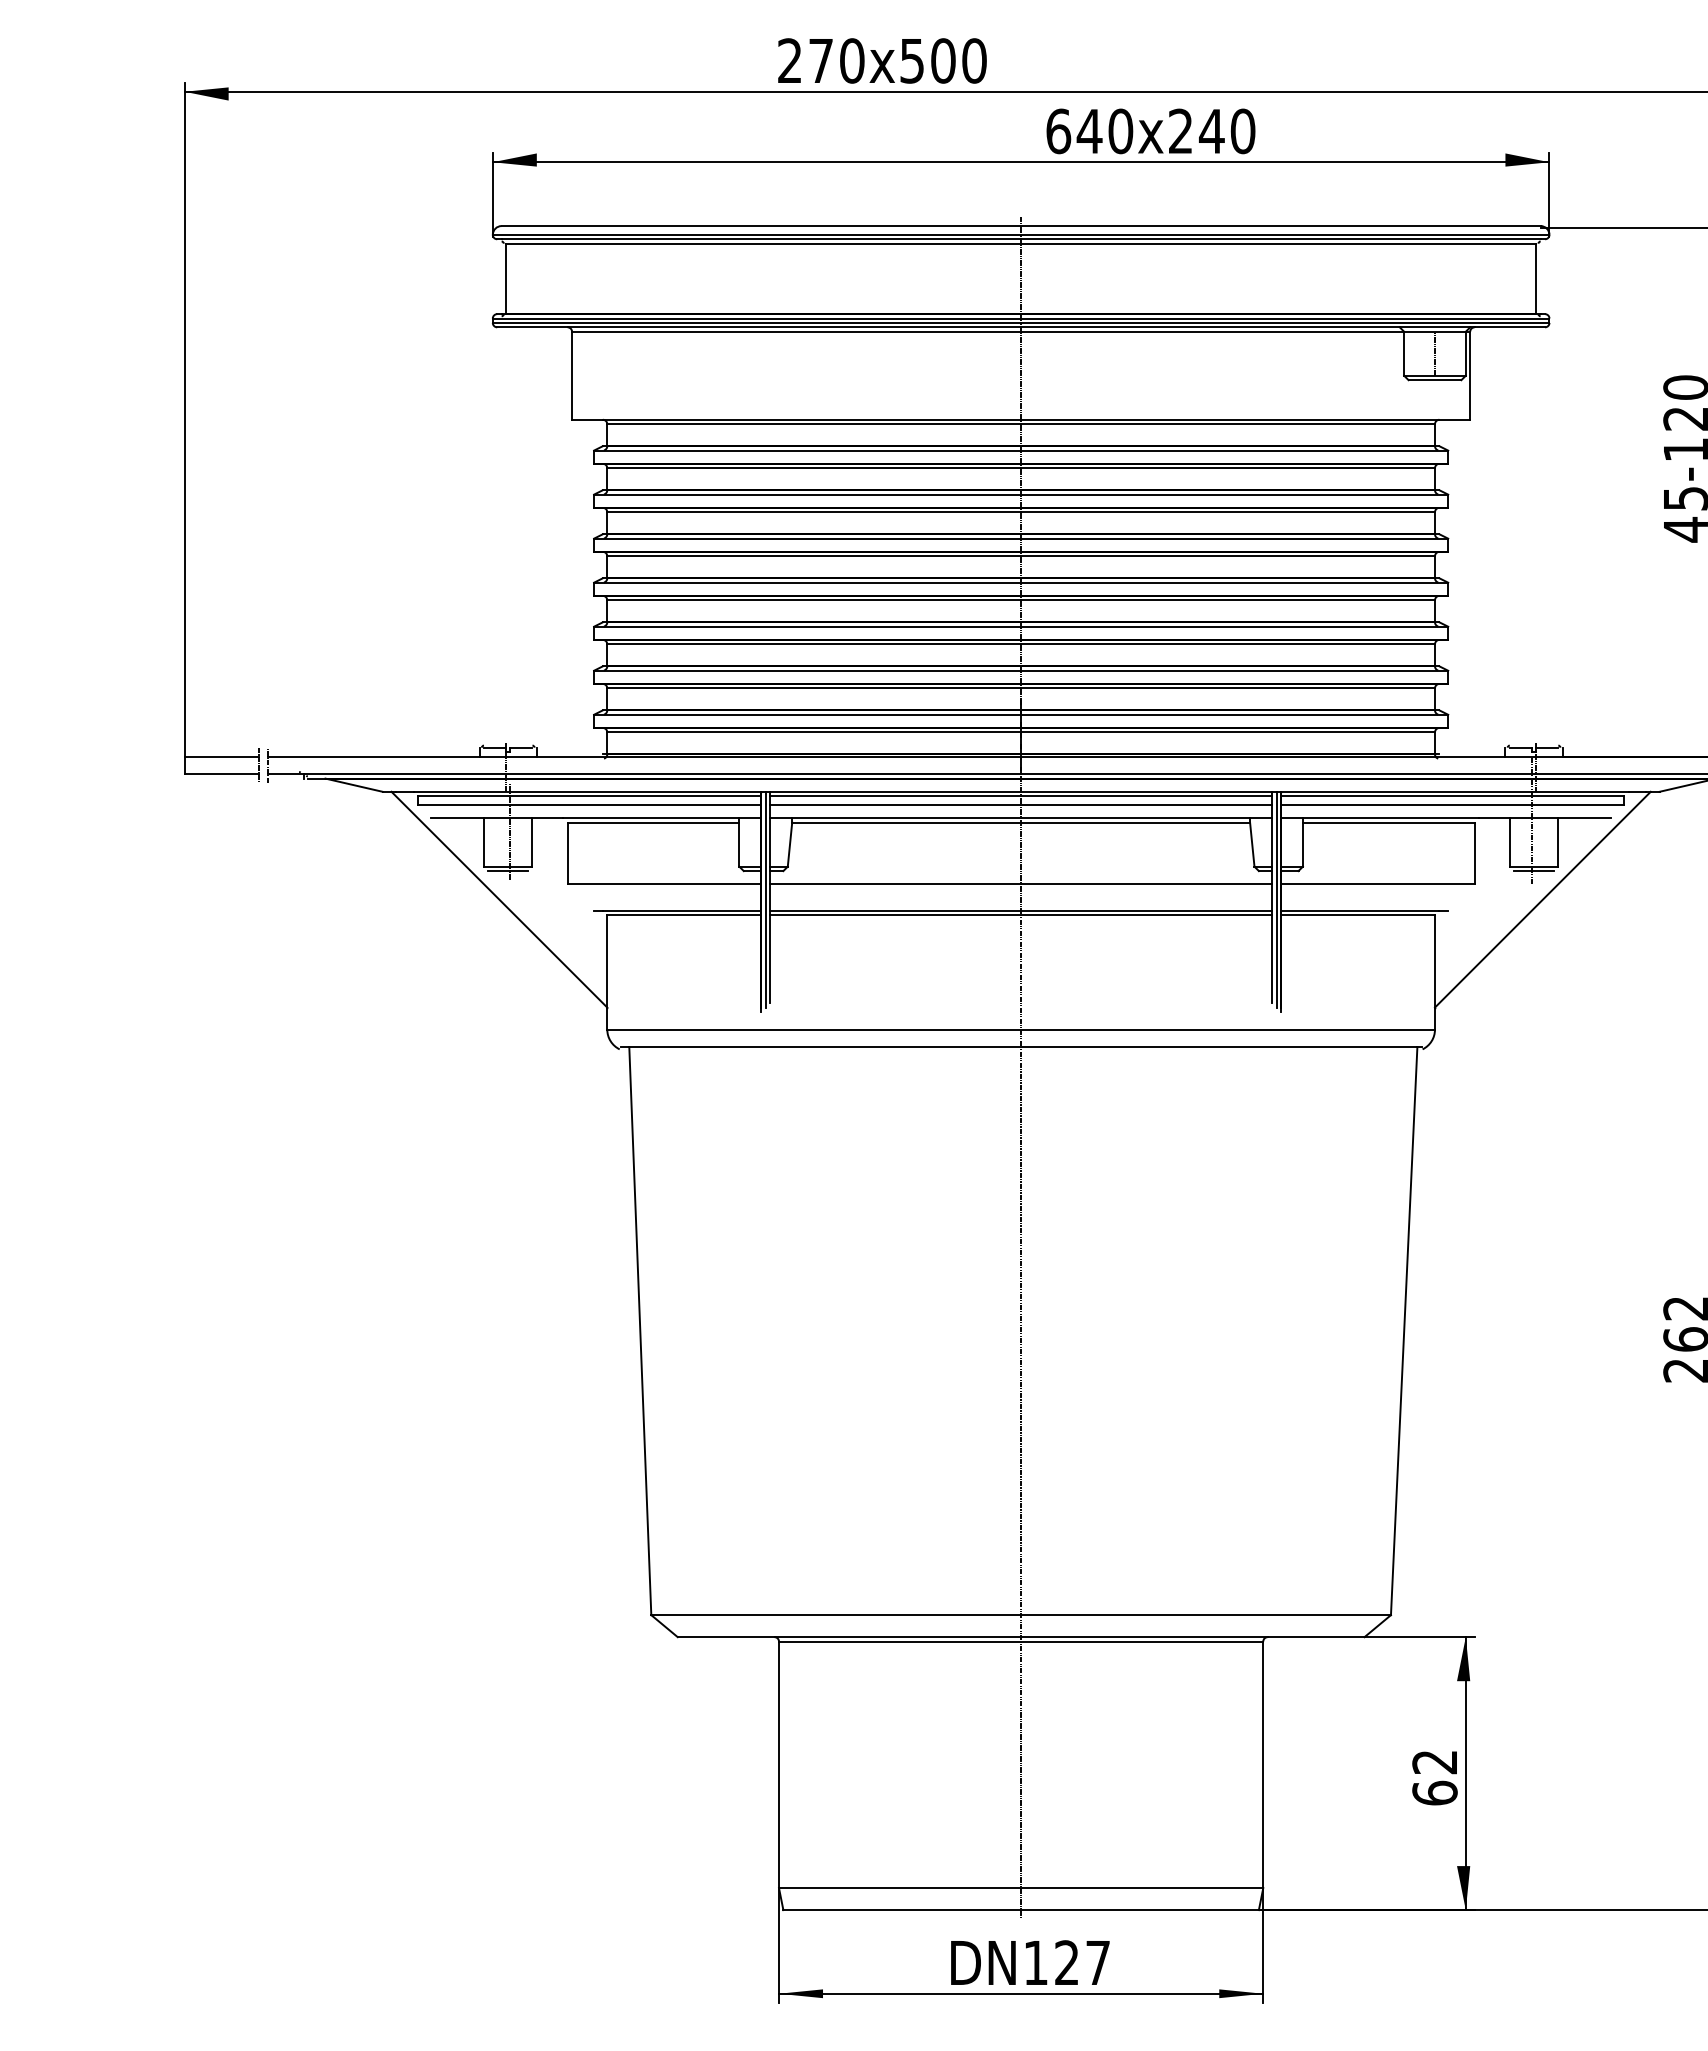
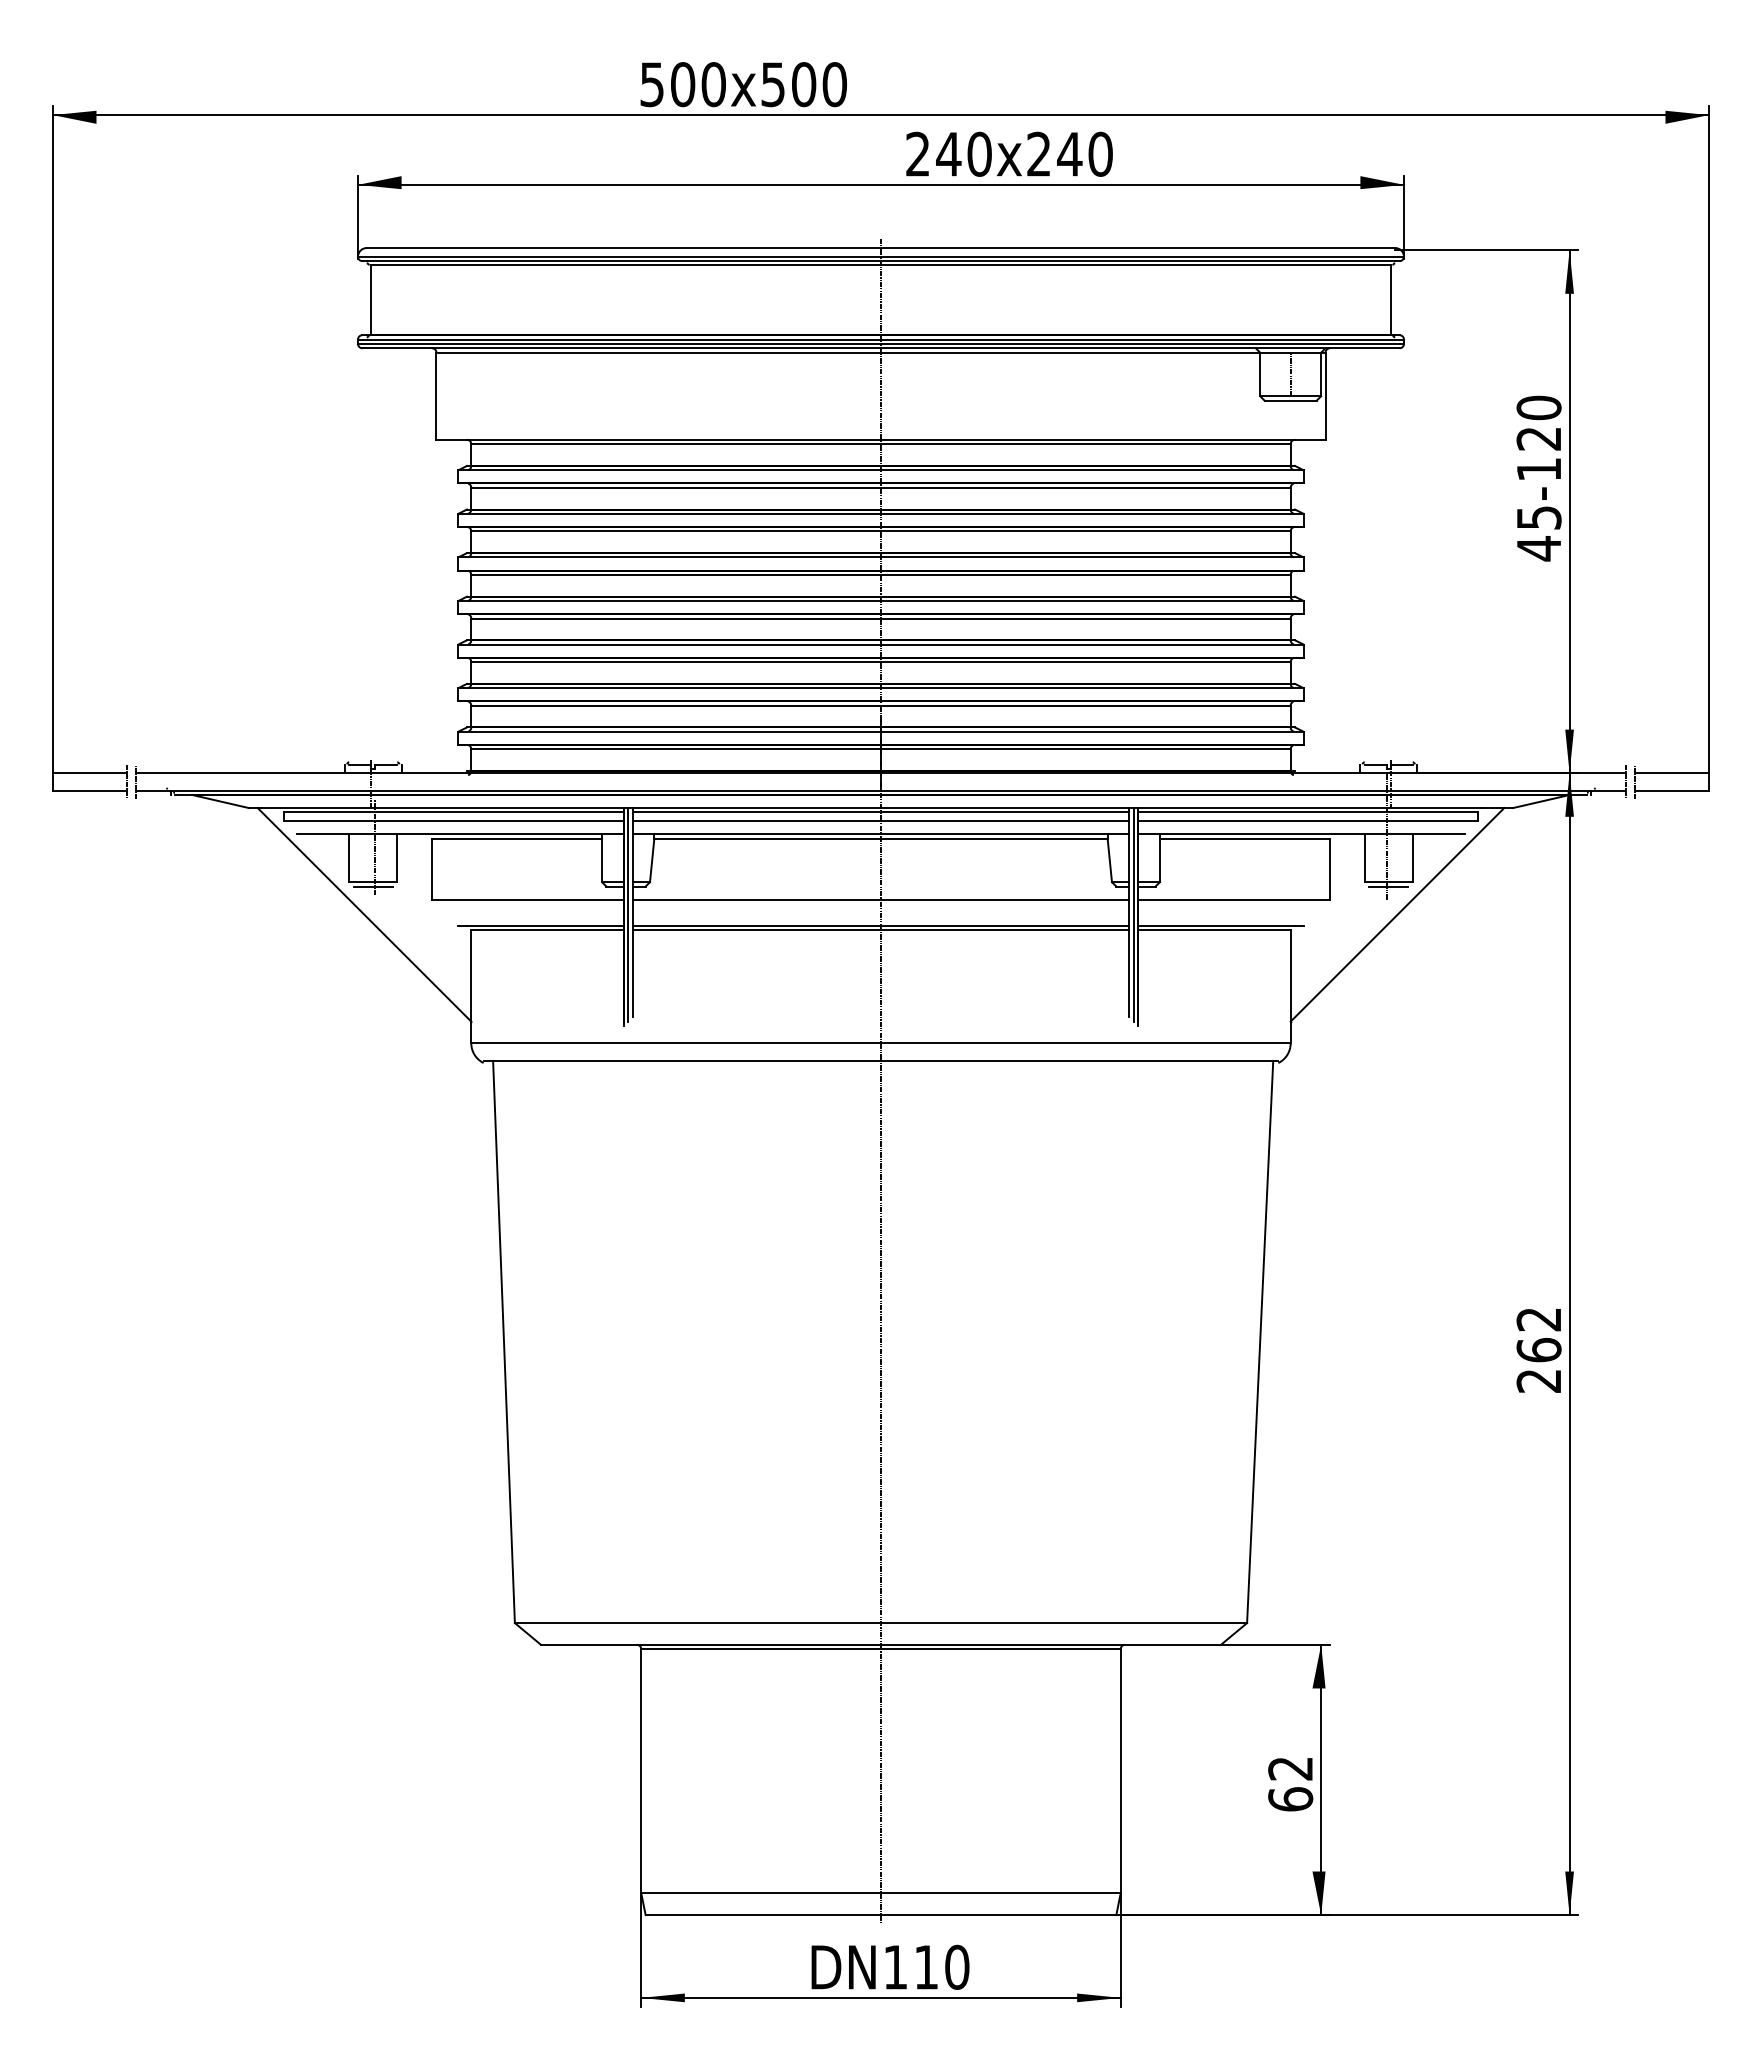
text: (805, 60) -> (667, 84), 270 -> 500
text: (1059, 130) -> (918, 153), 640 -> 240
text: (1082, 1962) -> (941, 1966), 127 -> 110

